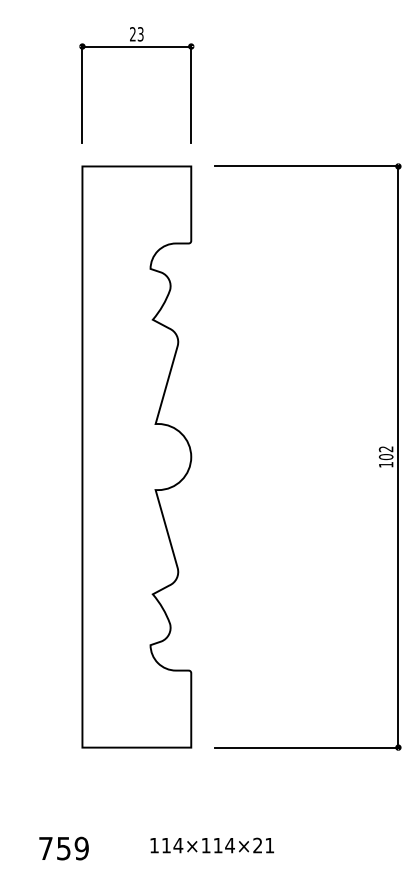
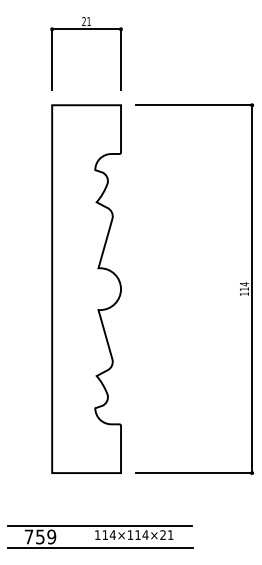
text: (139, 34) -> (88, 21), 23 -> 21
text: (384, 452) -> (243, 286), 102 -> 114
line: (157, 830) -> (99, 525), added
line: (157, 866) -> (99, 548), added

